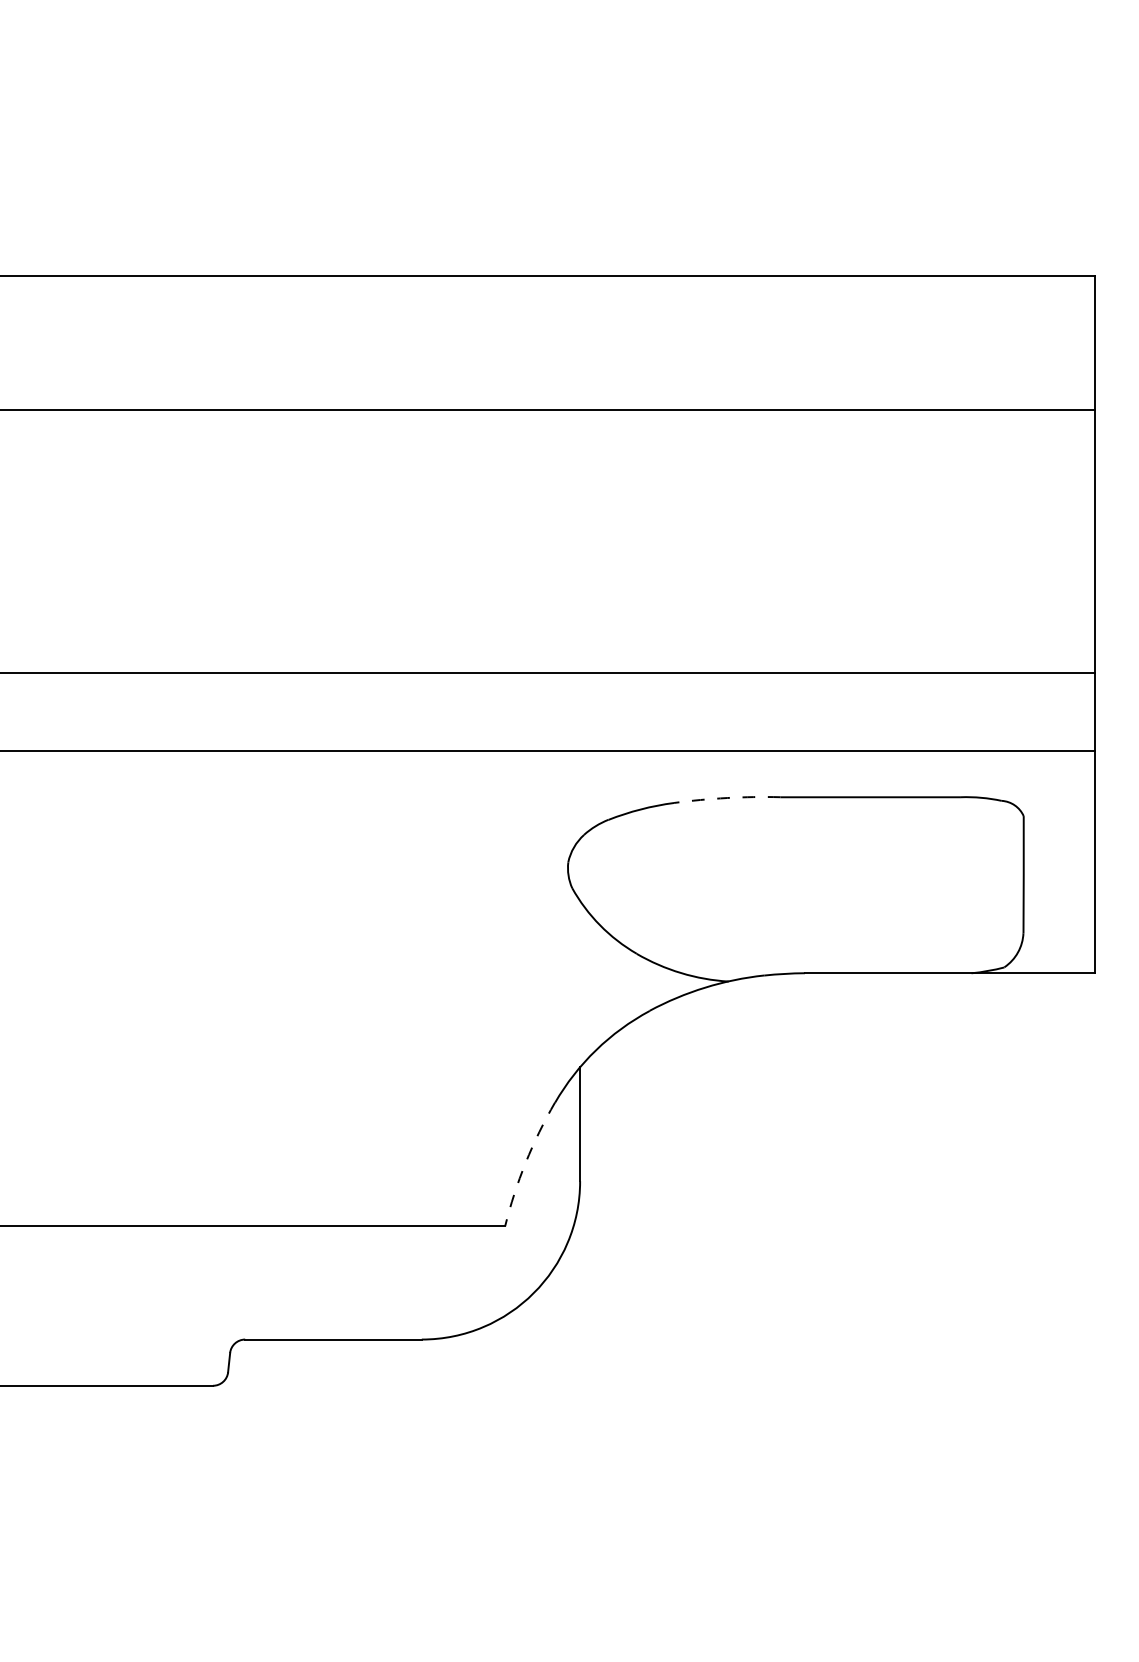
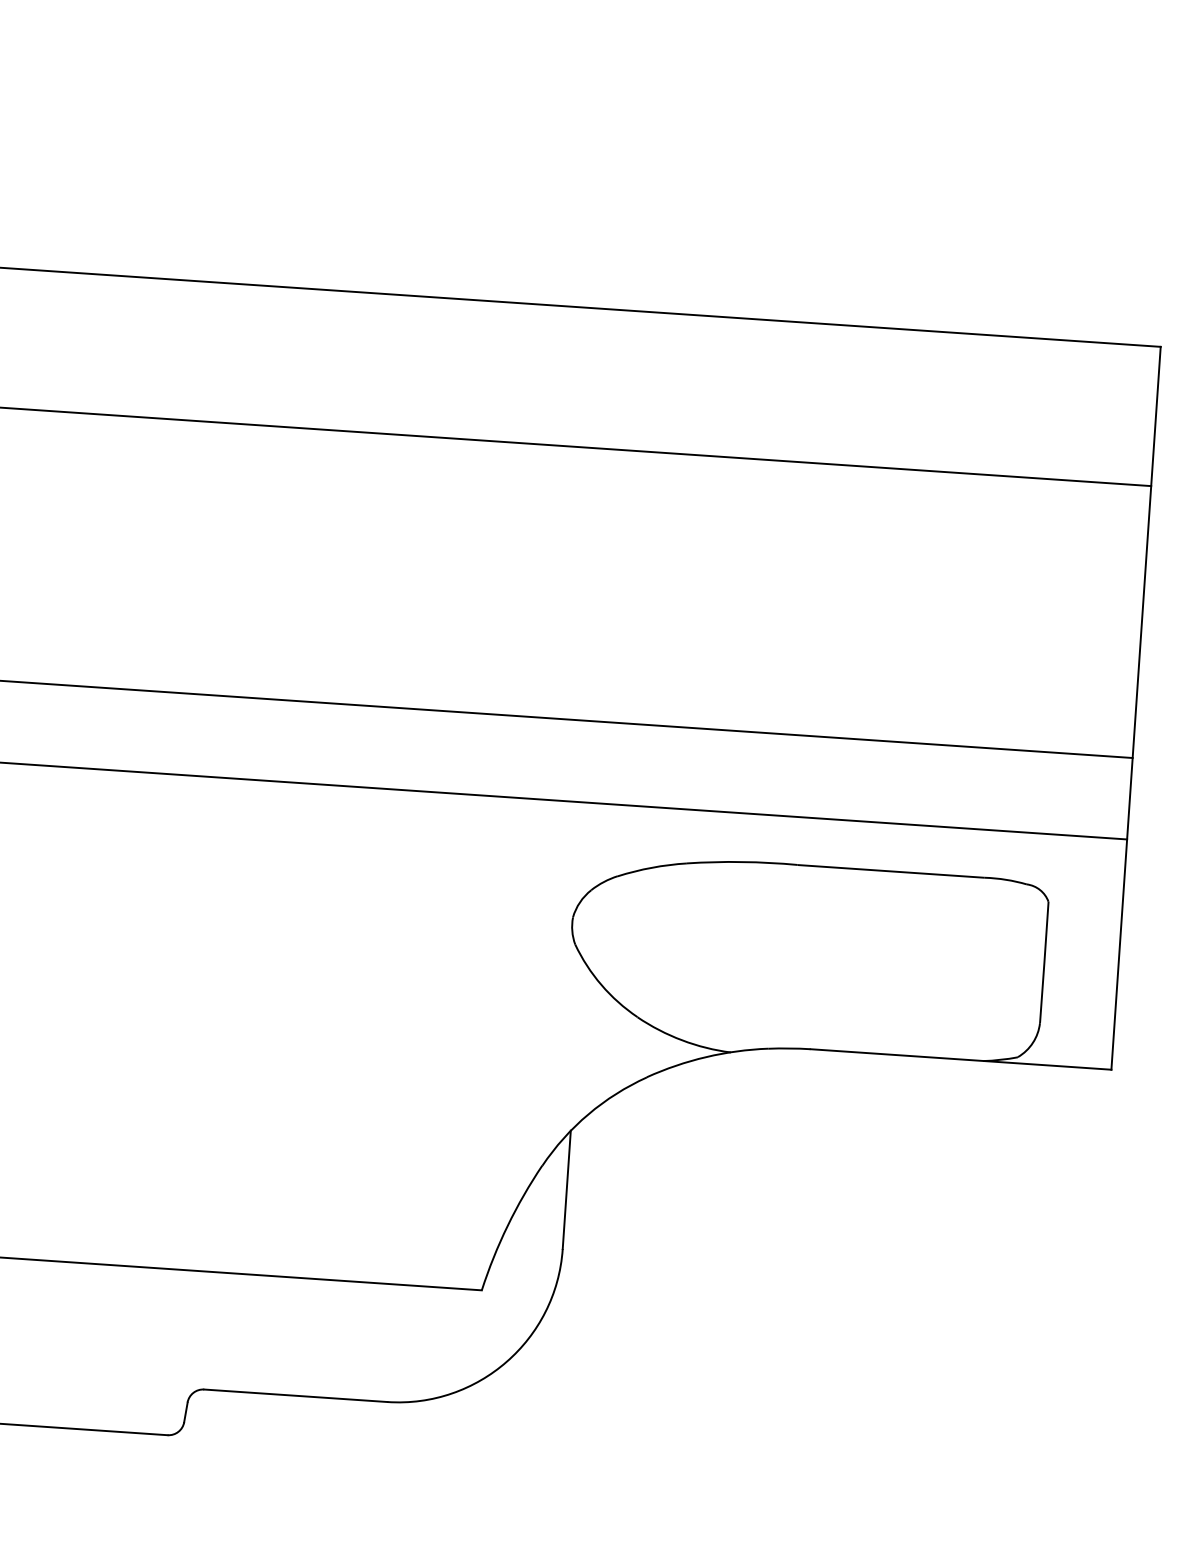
arc: (727, 798) -> (742, 862), dashed -> solid
arc: (525, 1162) -> (507, 1225), dashed -> solid

